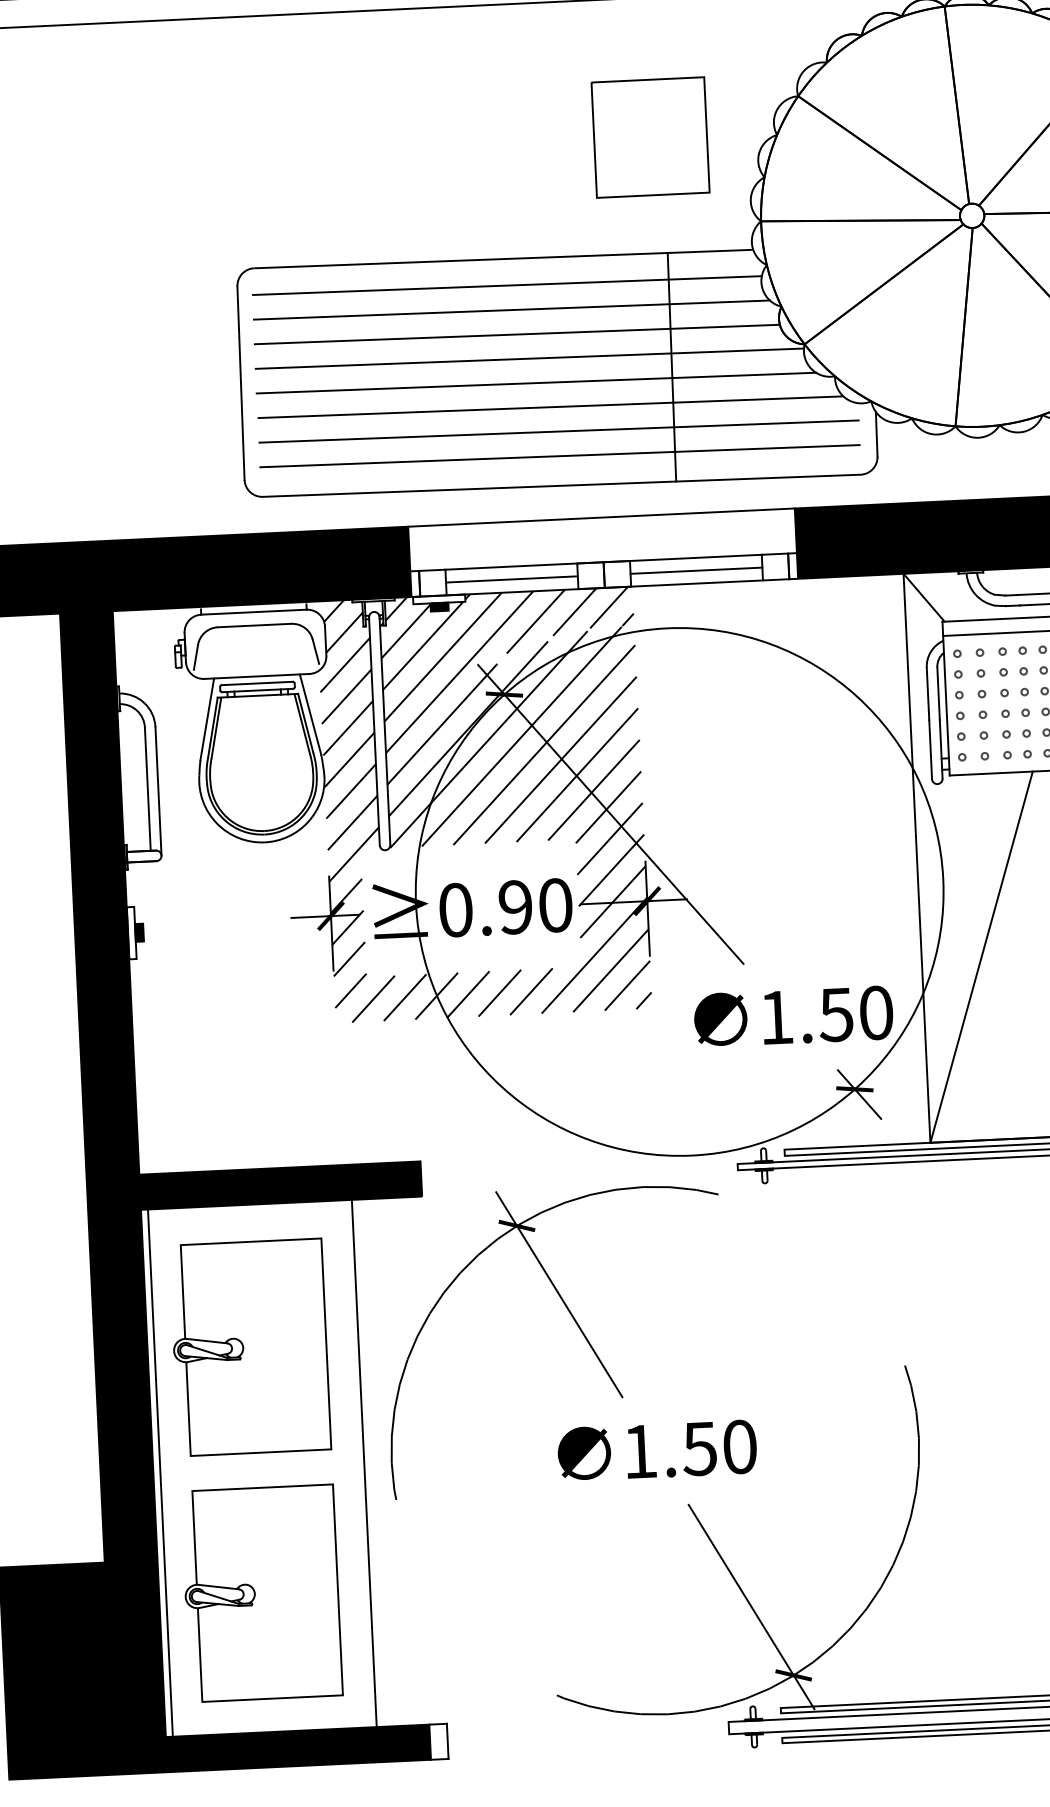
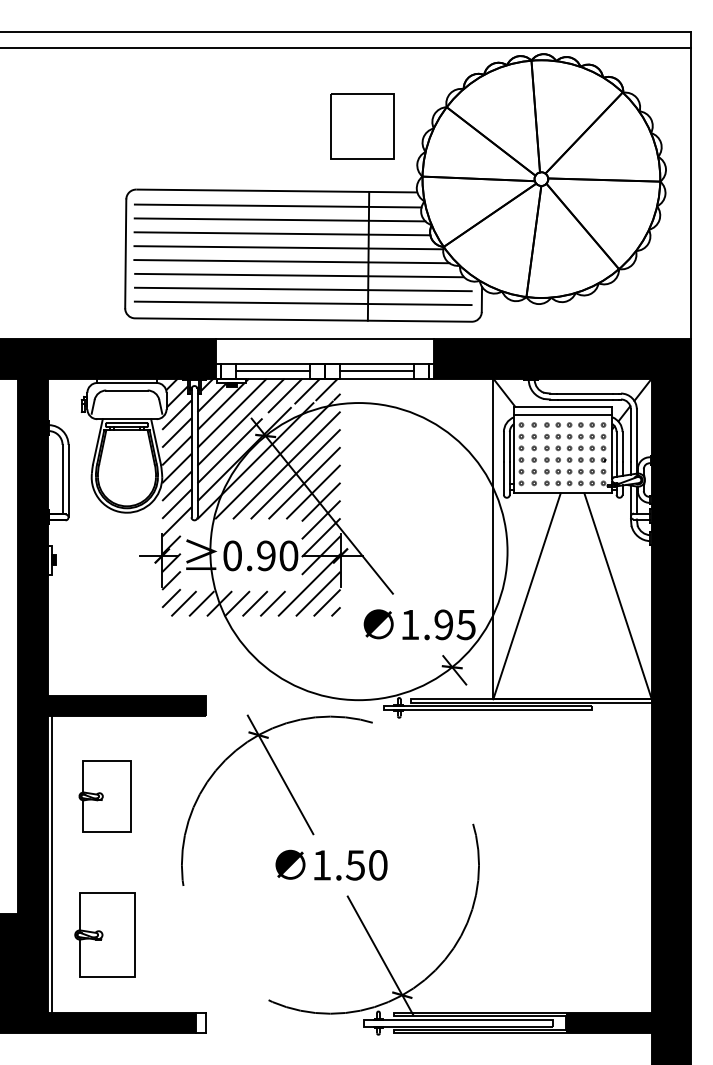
text: (855, 1013) -> (454, 624), 1.50 -> 1.95
part: (248, 1347) -> (104, 796), size x0.6
line: (364, 1463) -> (166, 864), removed
part: (260, 1592) -> (104, 934), size x0.7

